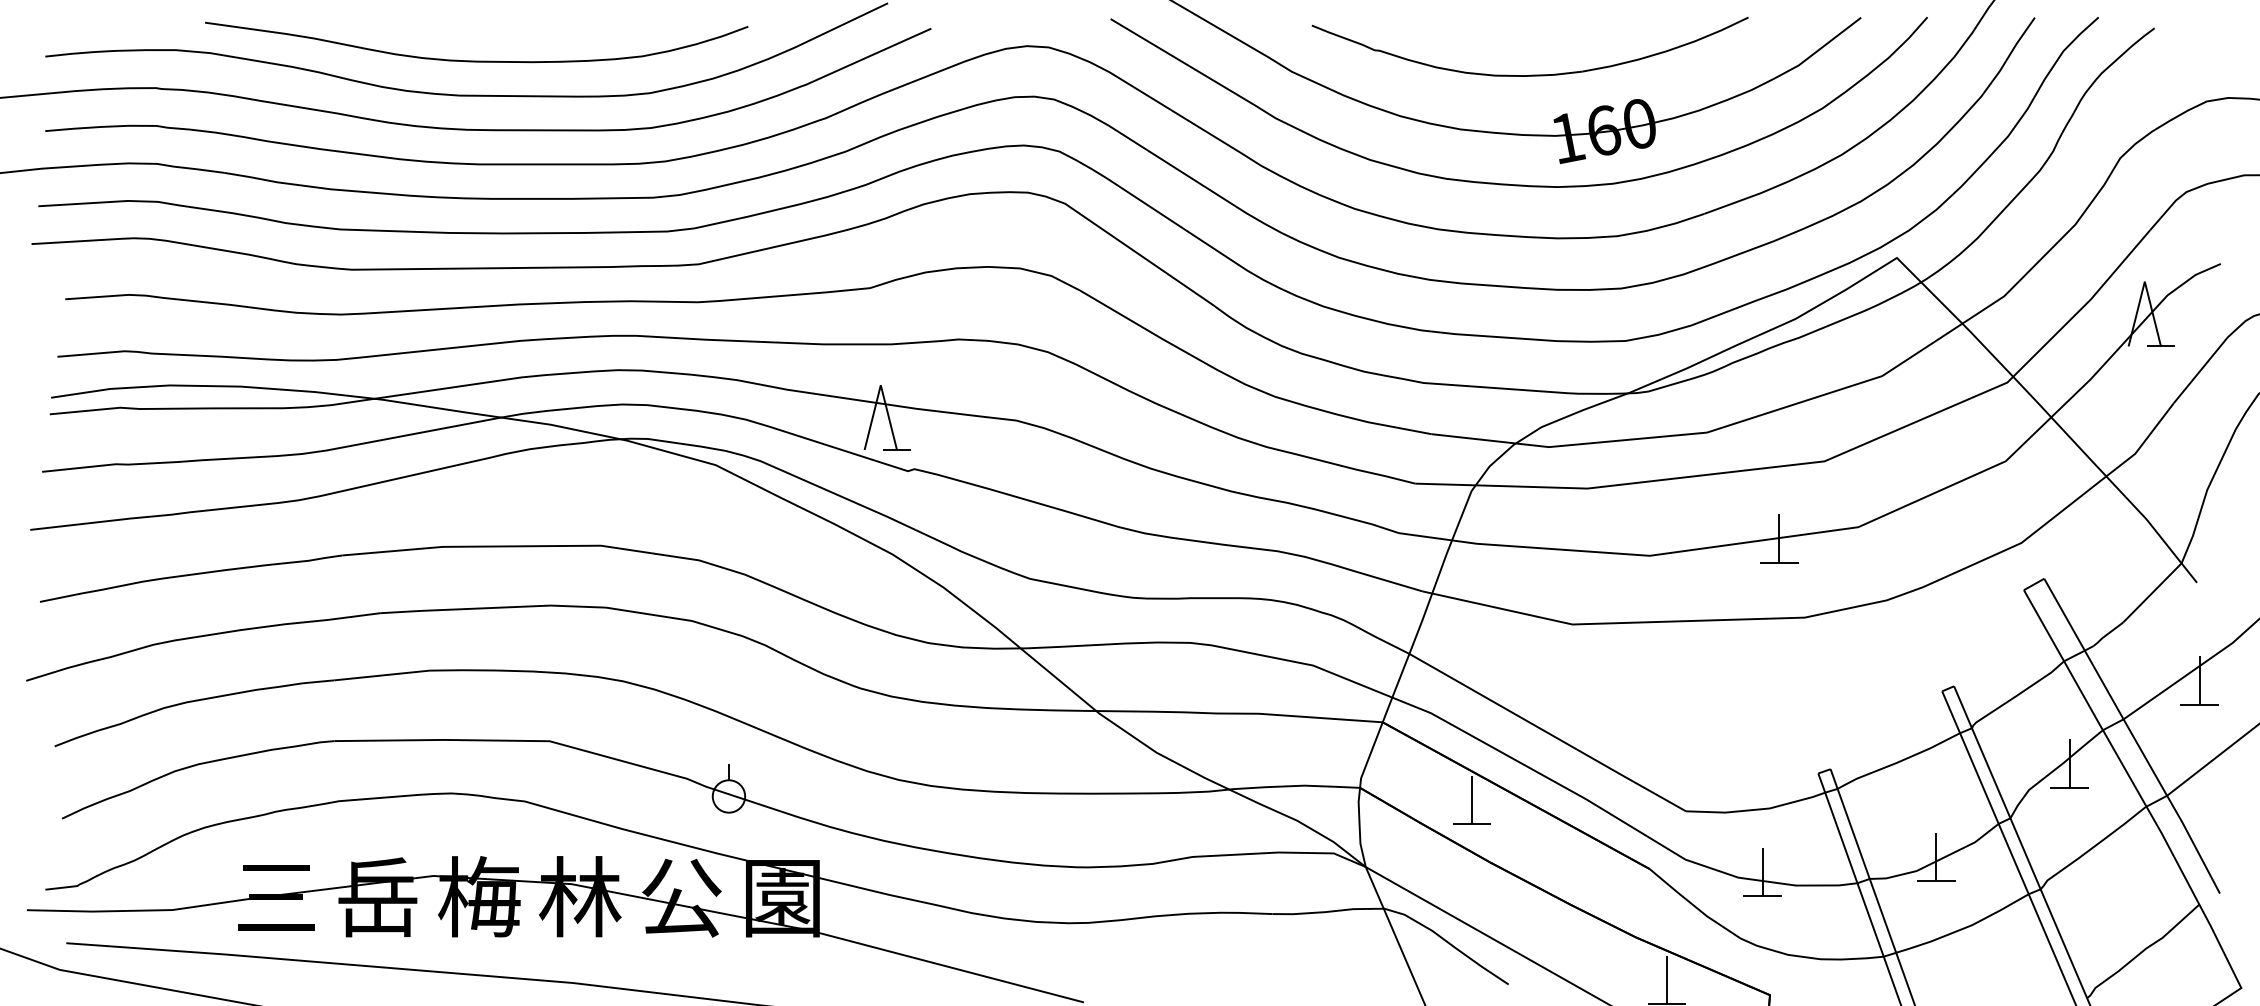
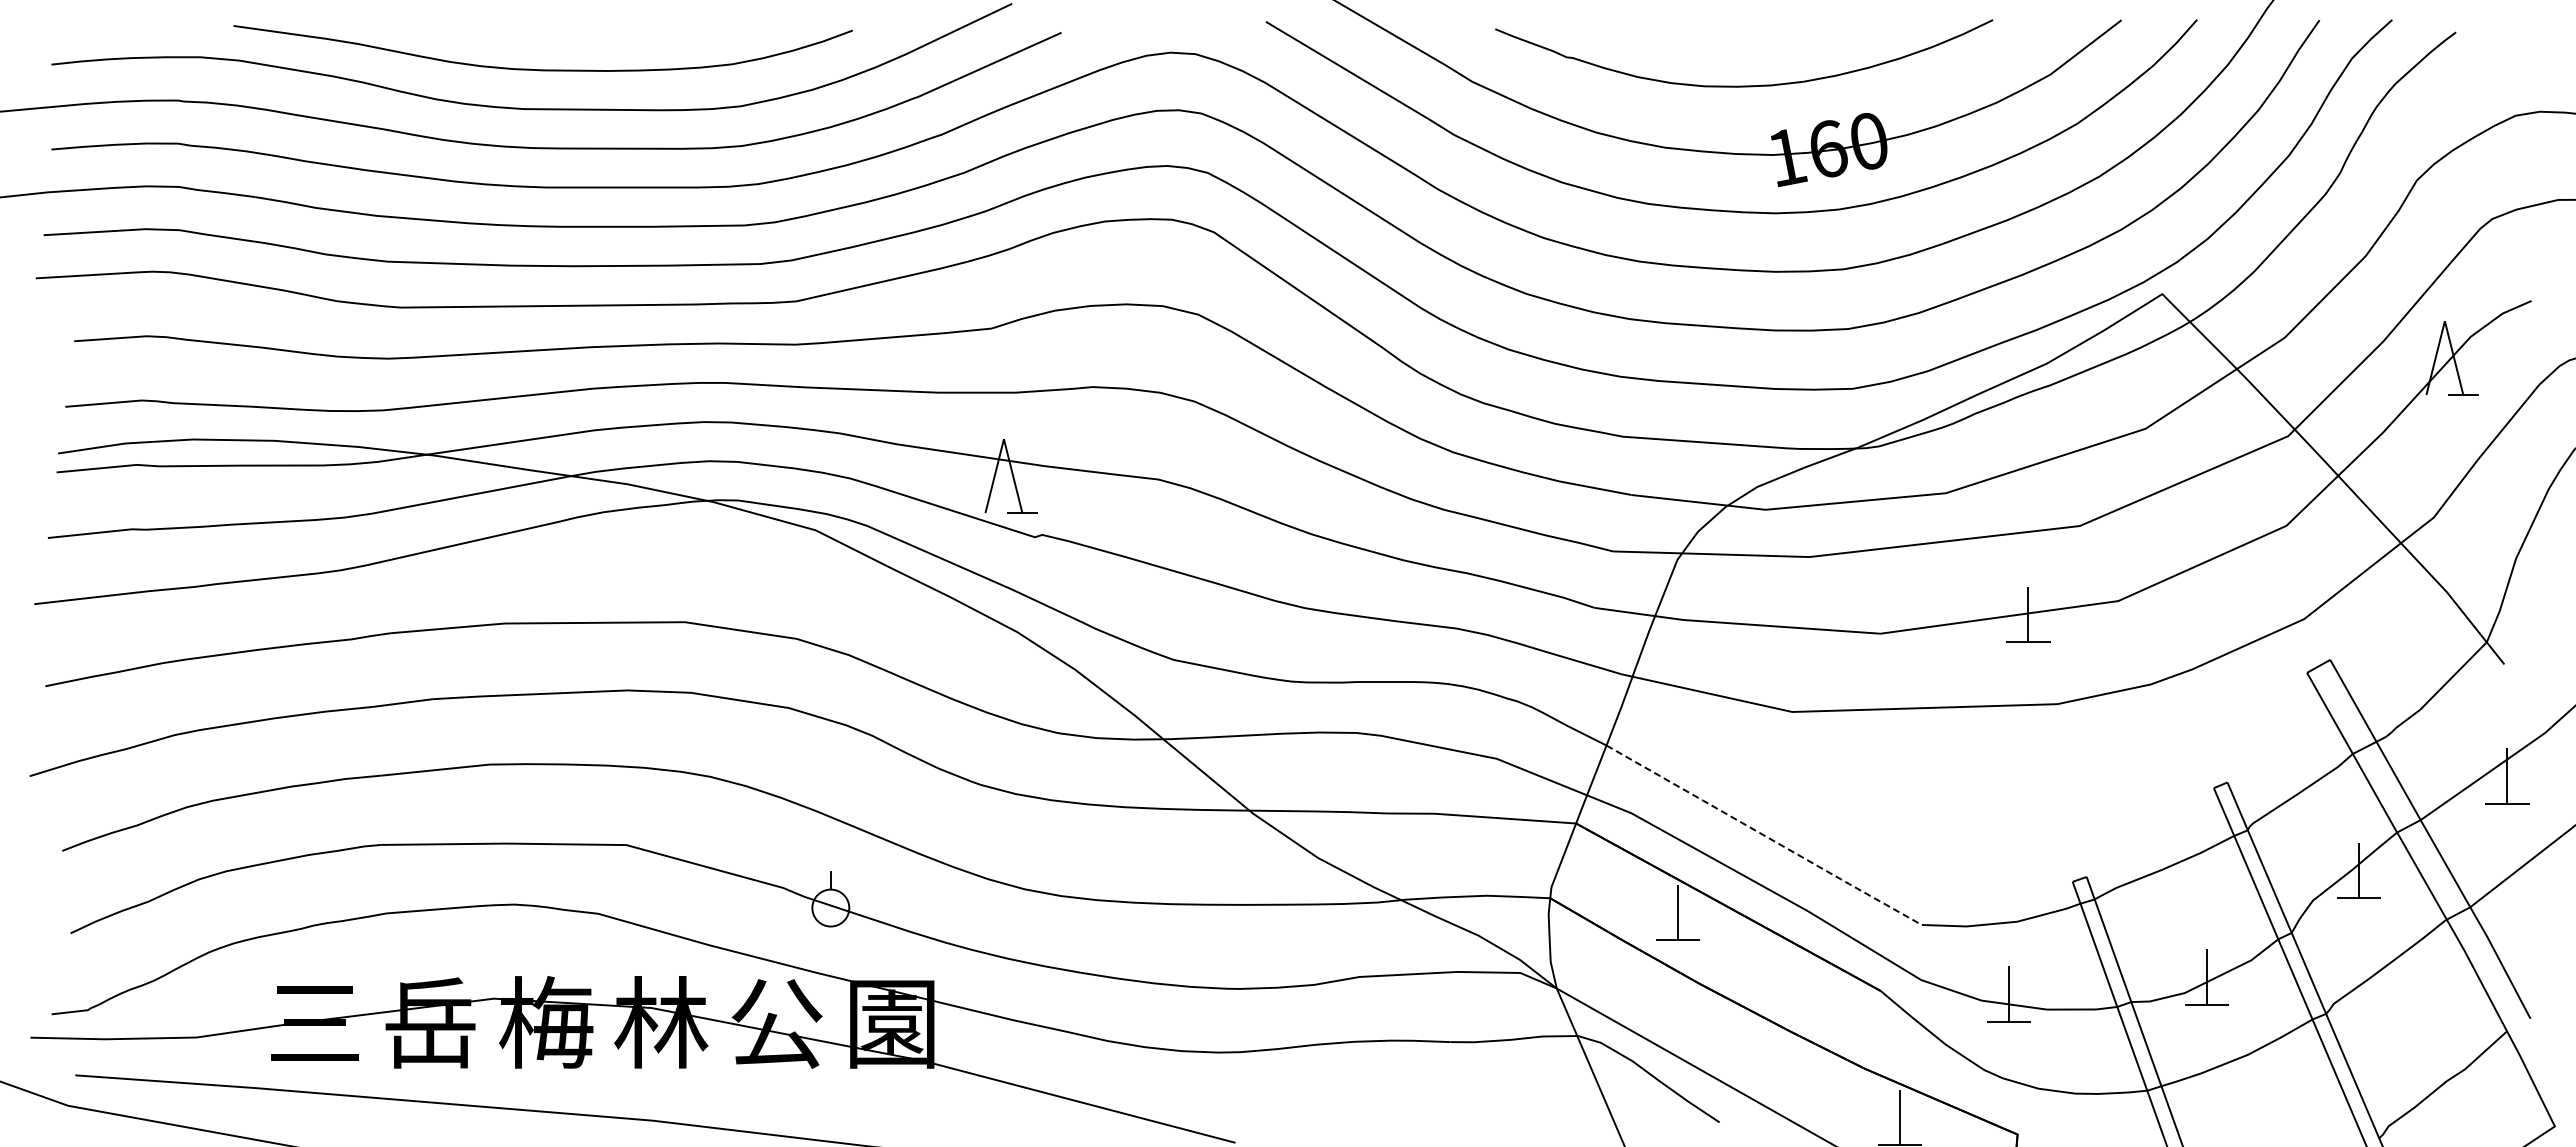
line: (1547, 732) -> (1764, 835), solid -> dashed

